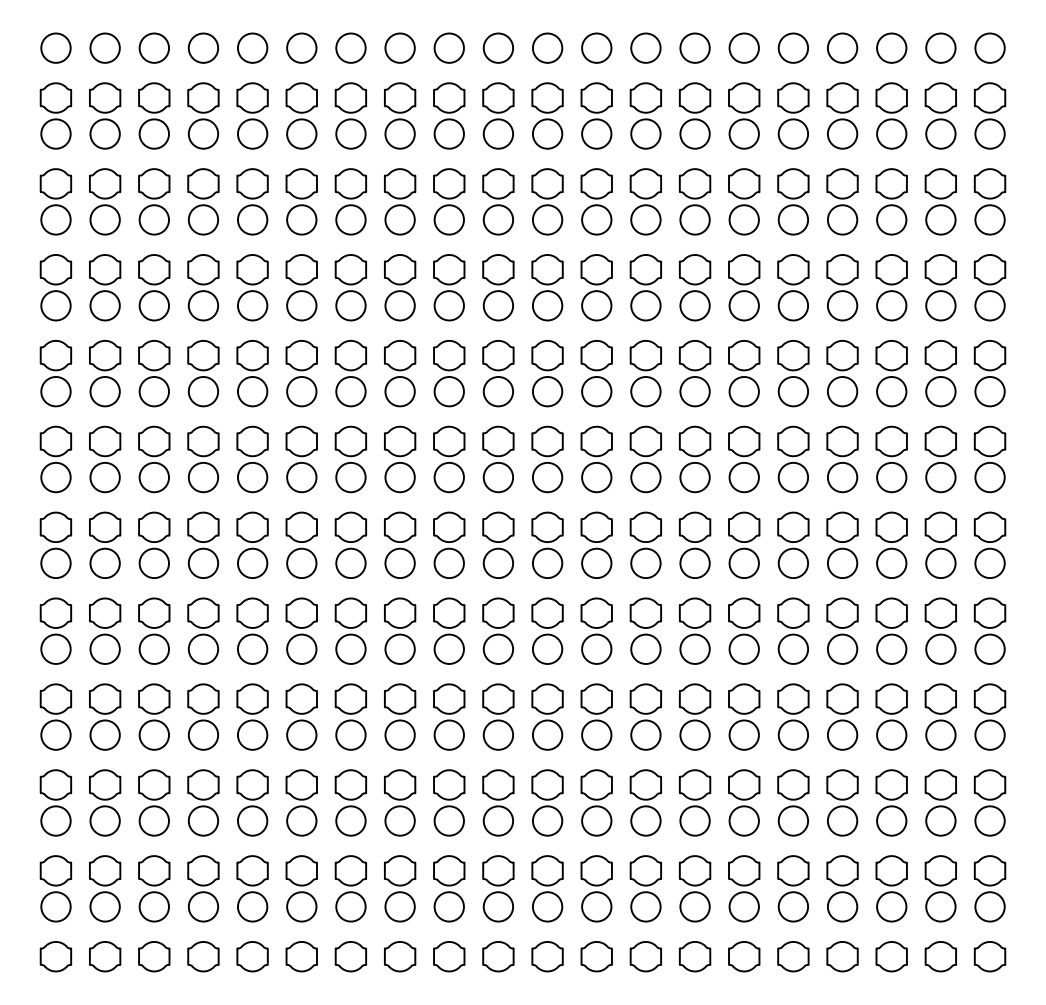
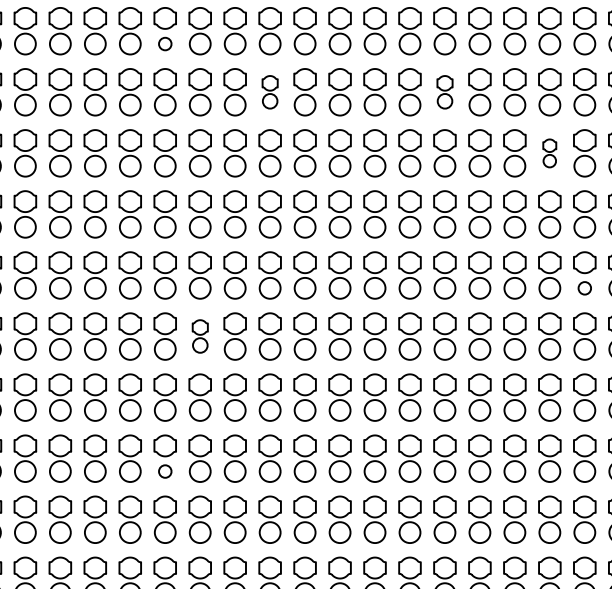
circle: (350, 133) -> (164, 43), size x0.6
part: (498, 201) -> (270, 92), size x0.7
part: (744, 201) -> (445, 92), size x0.7
part: (891, 287) -> (549, 153), size x0.6
circle: (940, 477) -> (584, 288), size x0.6
part: (400, 544) -> (200, 335), size x0.7
circle: (350, 734) -> (164, 471), size x0.6

